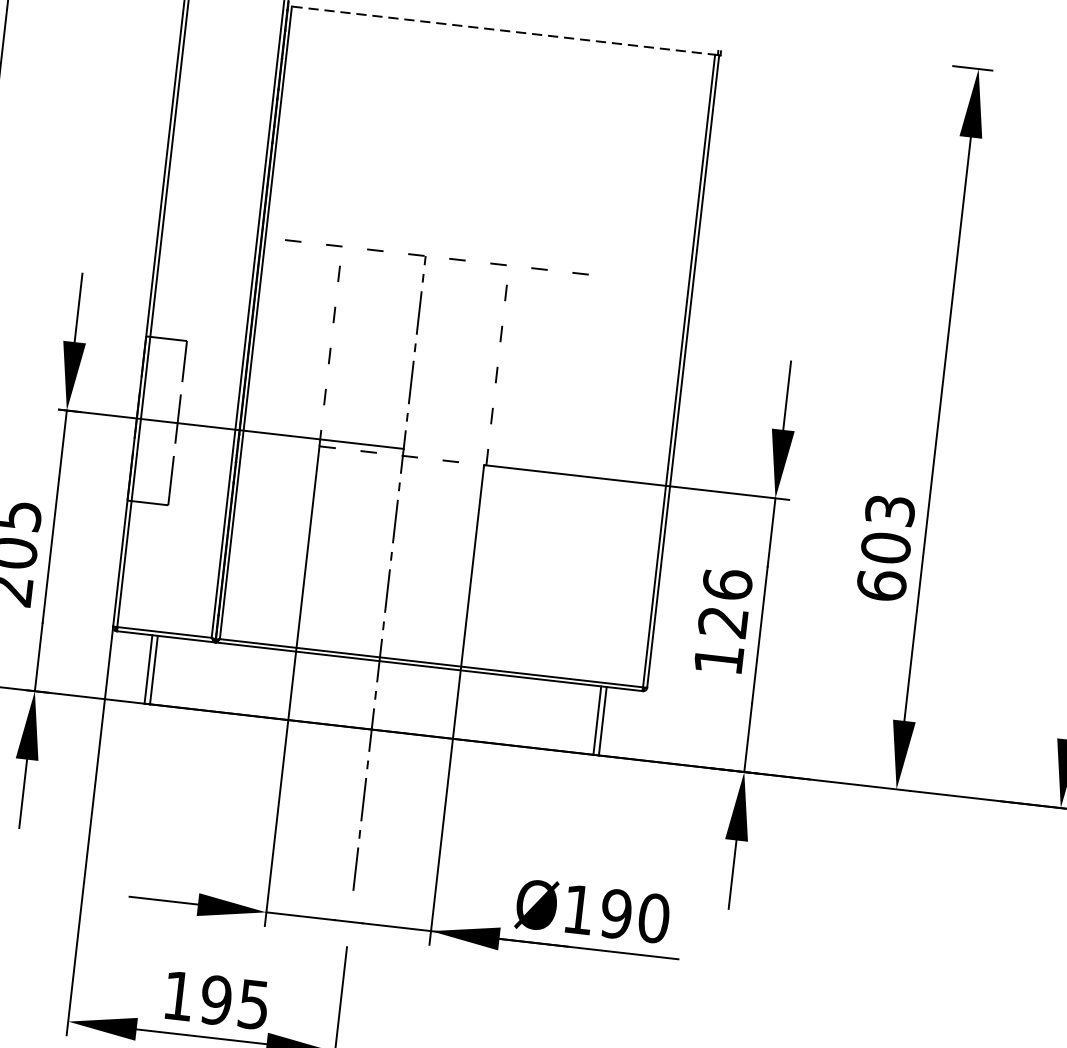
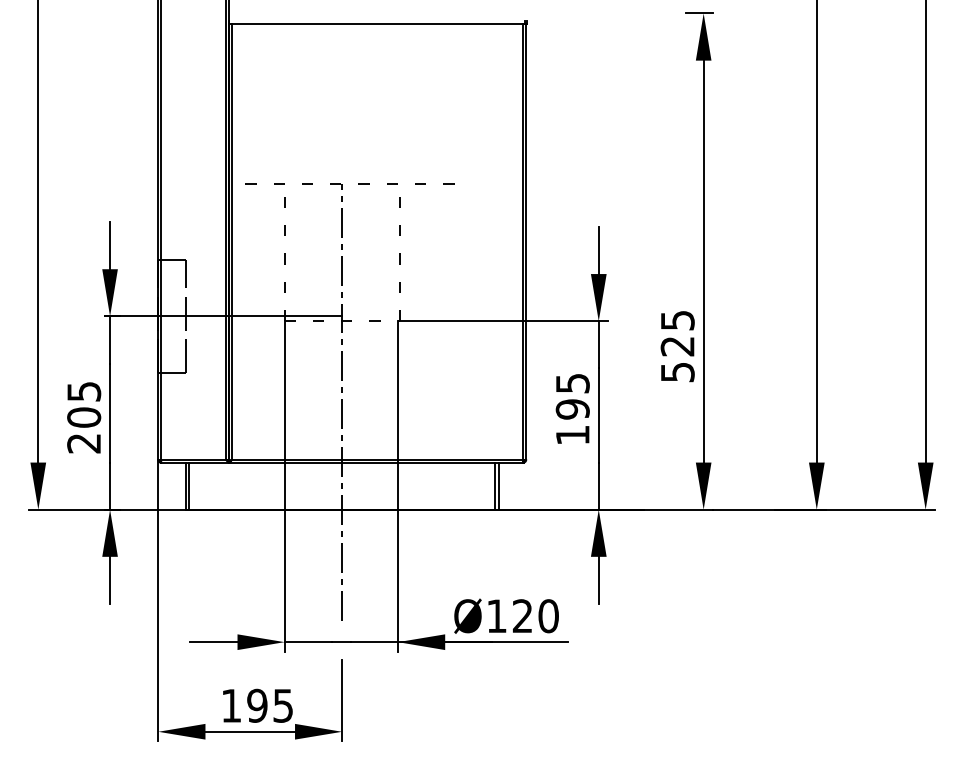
line: (503, 31) -> (377, 24), dashed -> solid
text: (885, 548) -> (677, 346), 603 -> 525
text: (724, 603) -> (572, 396), 126 -> 195
text: (615, 914) -> (522, 616), Ø190 -> Ø120

